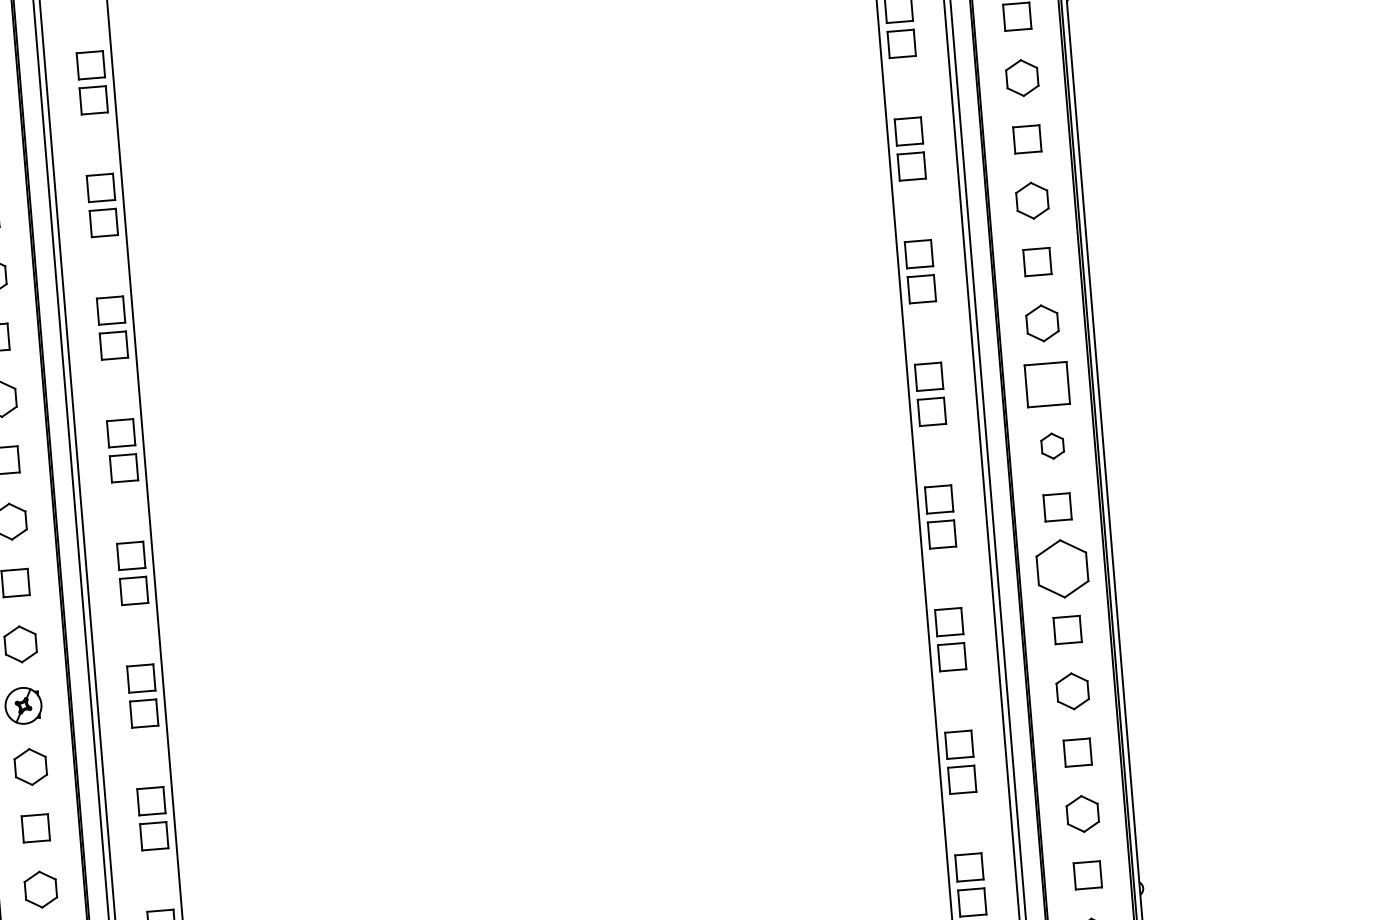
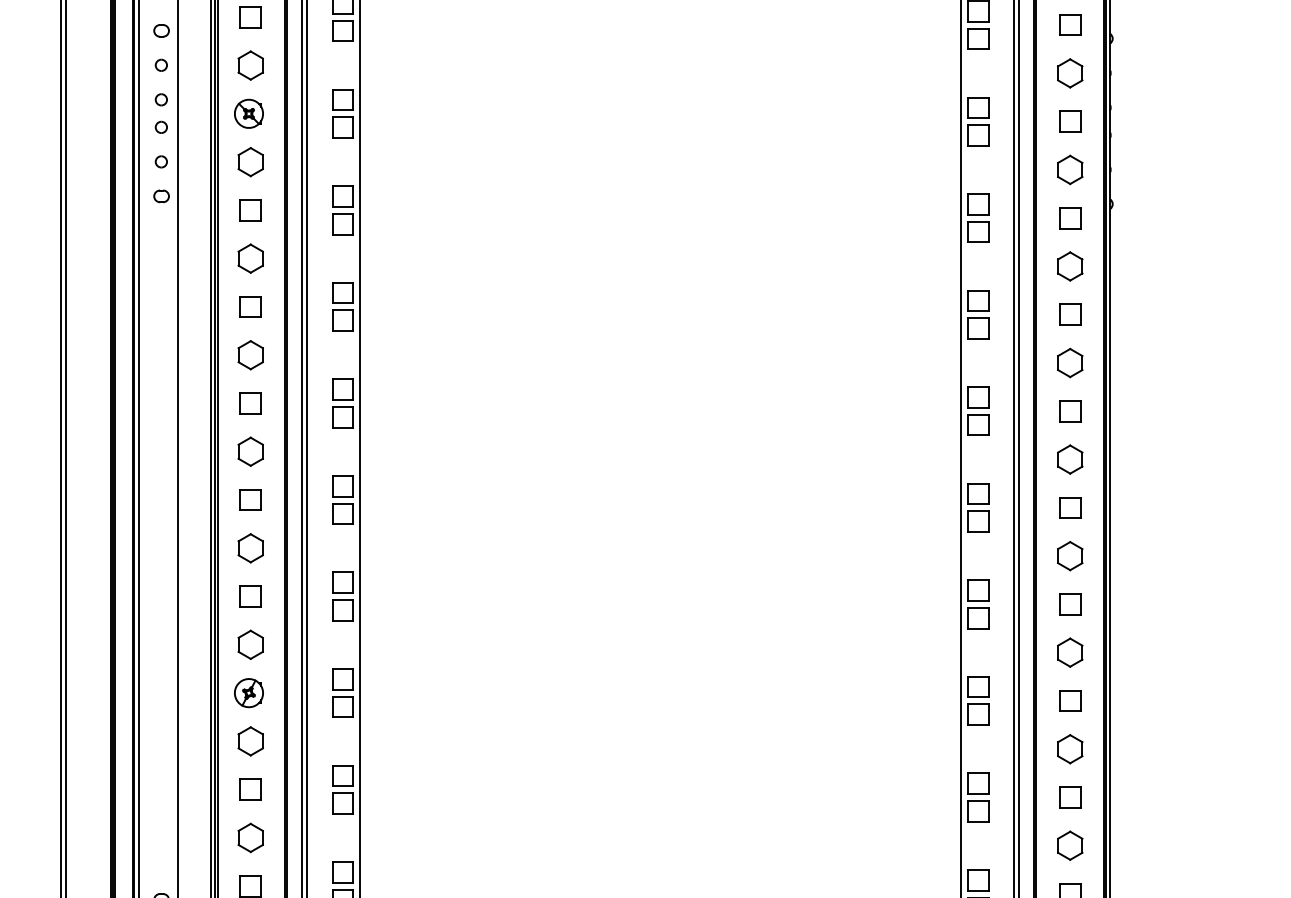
part: (1047, 384) -> (1070, 507), size x0.62
part: (1052, 446) -> (1070, 556), size x1.43
part: (1062, 568) -> (1070, 652), size x0.62

